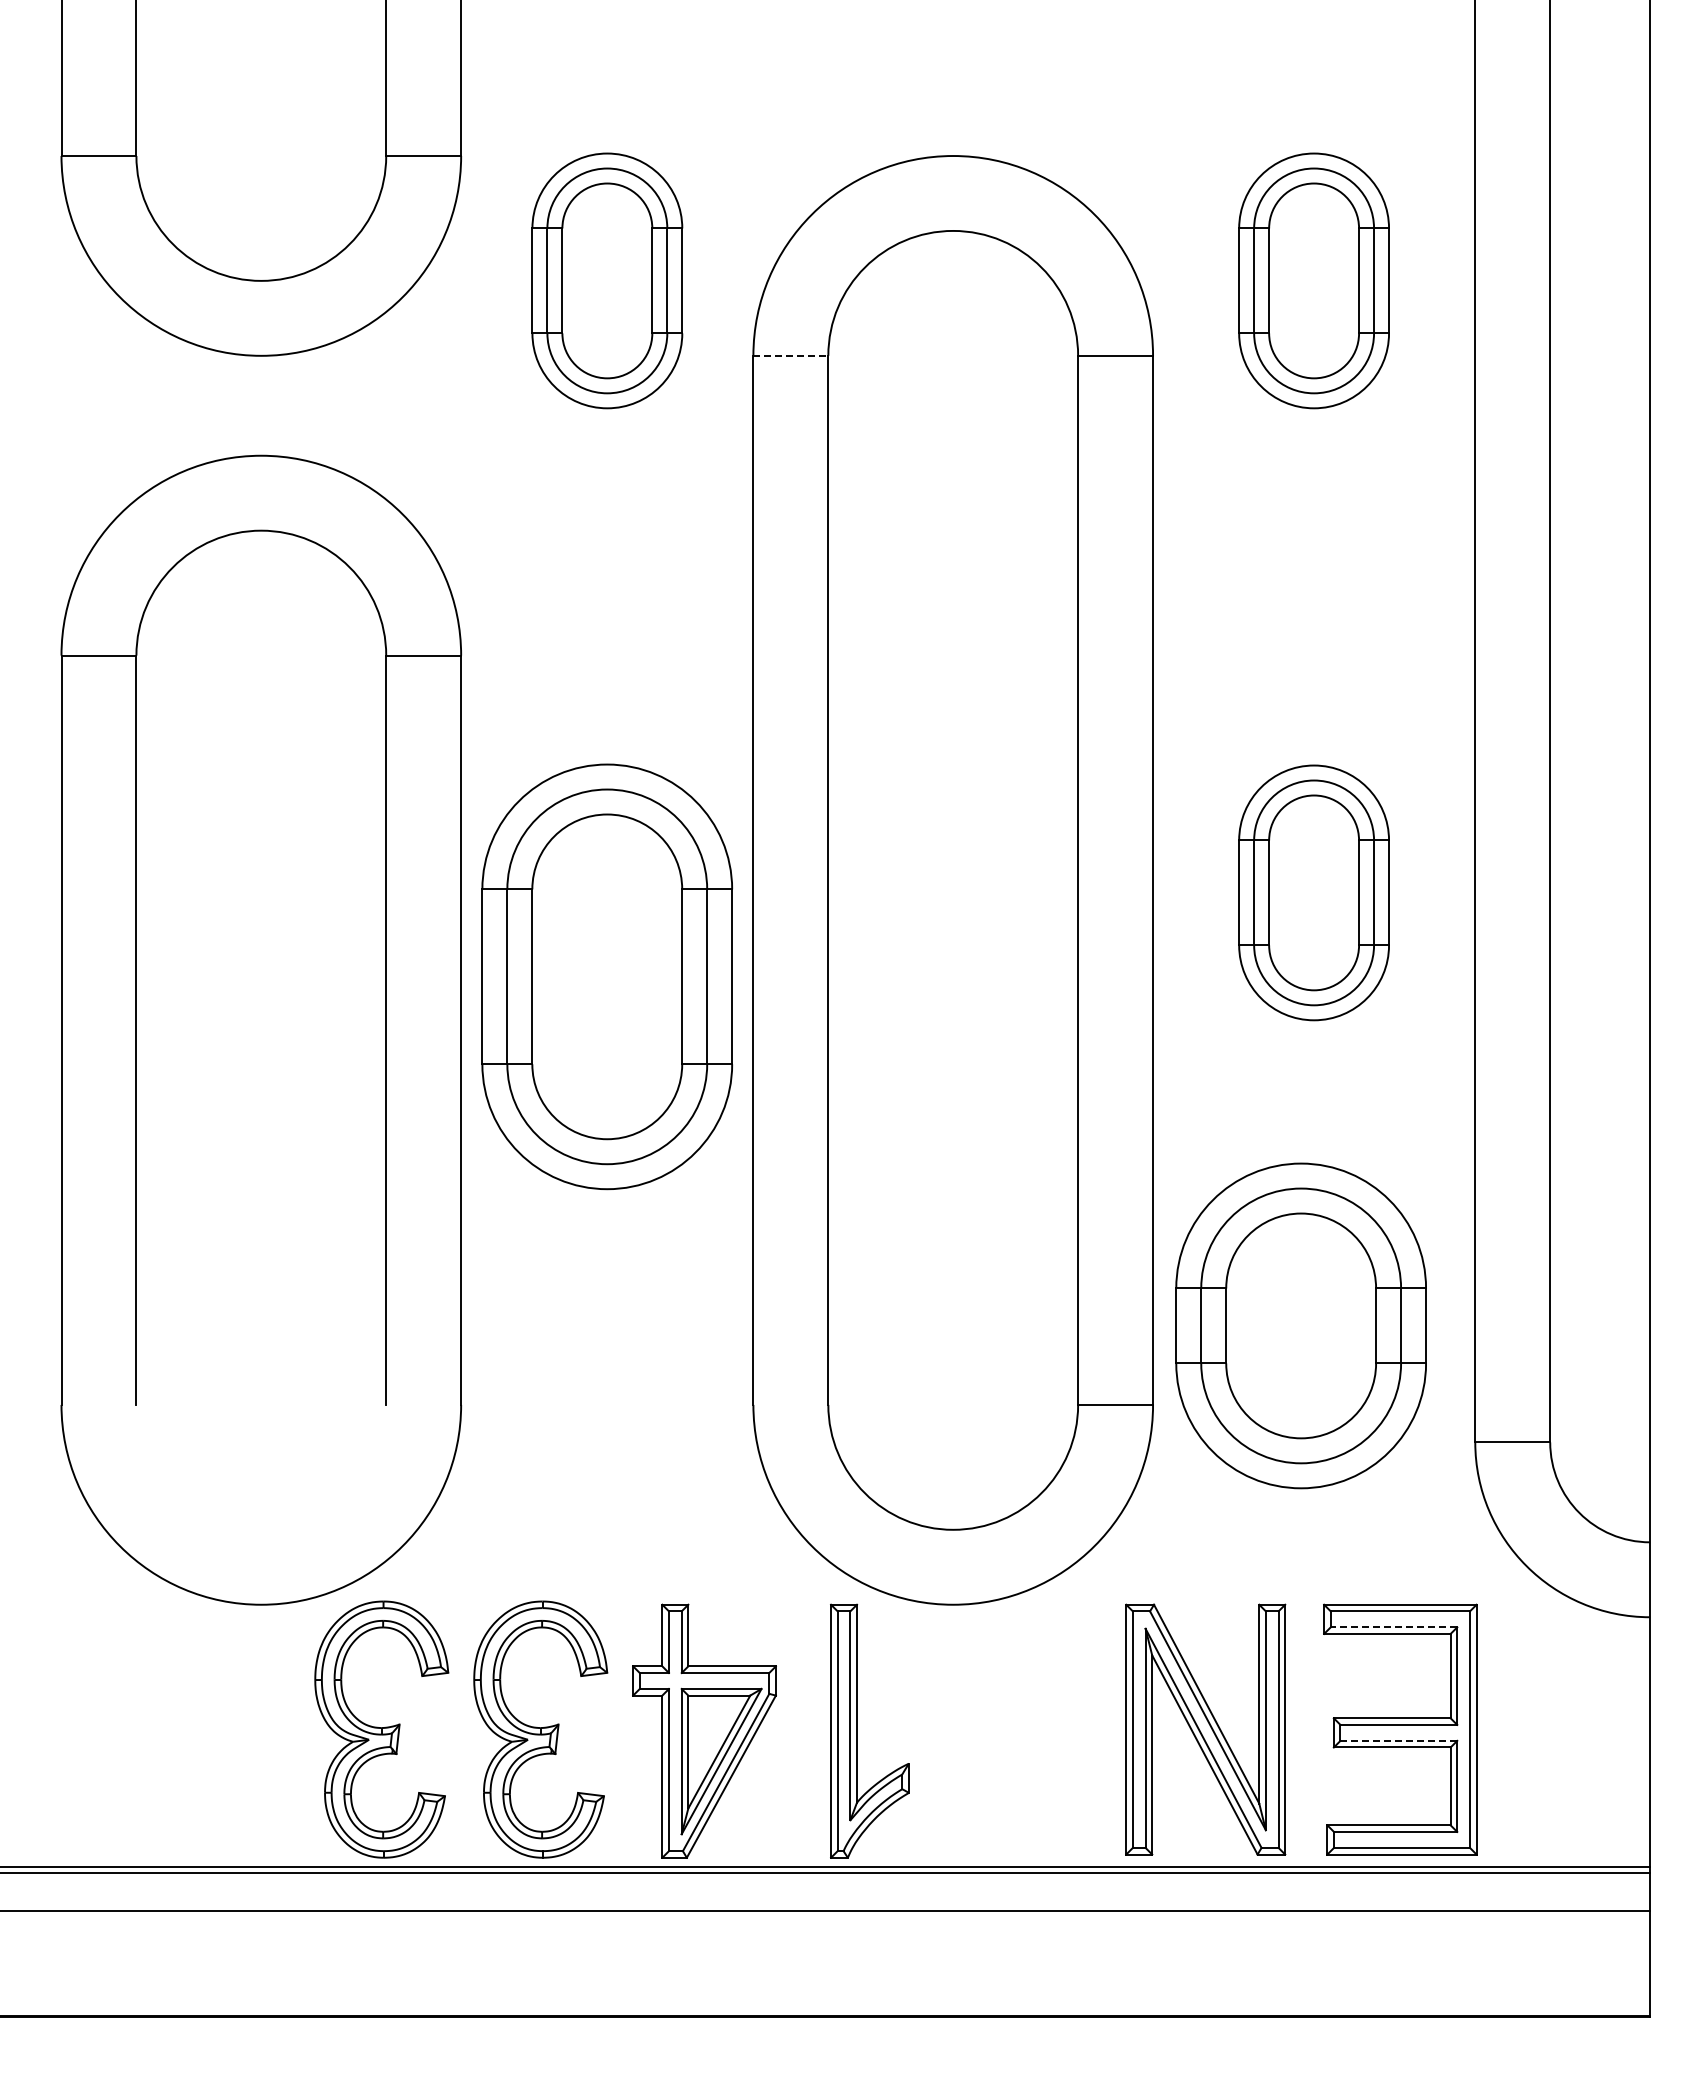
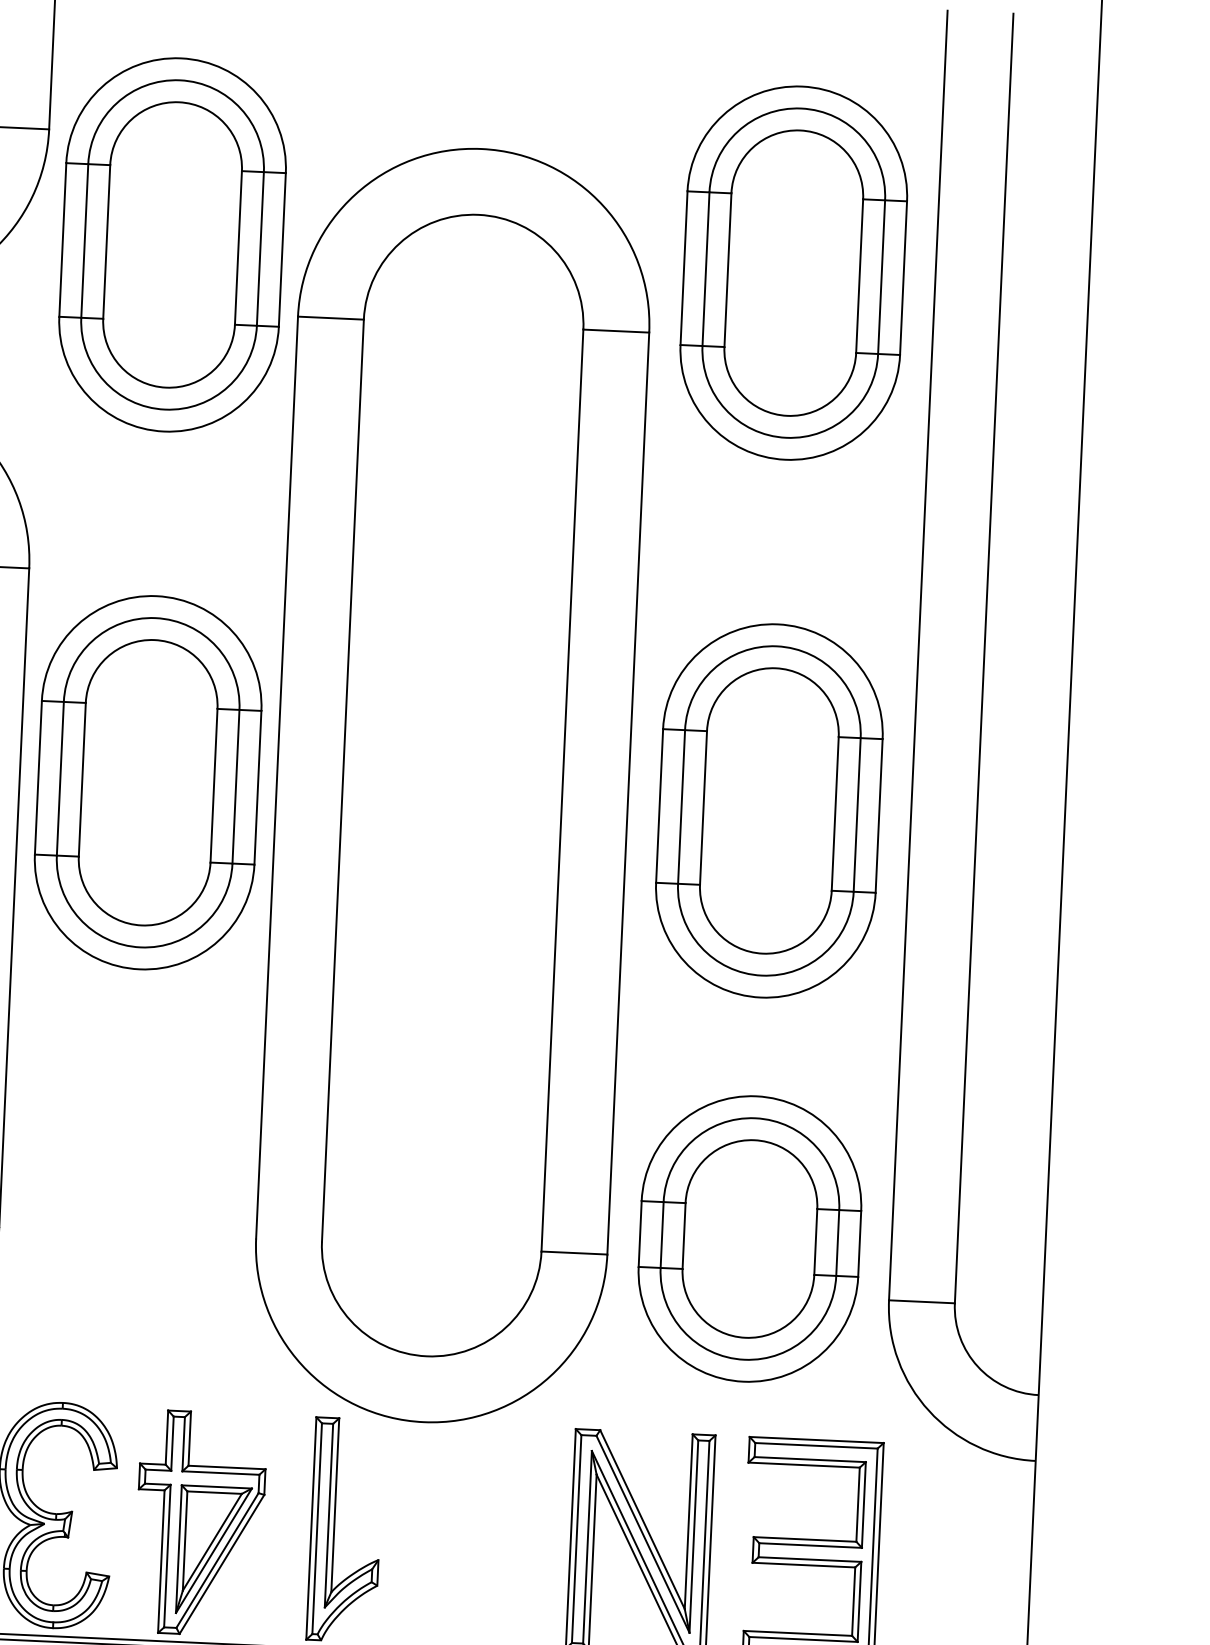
part: (607, 280) -> (172, 244), size x1.67
part: (1313, 280) -> (793, 272), size x1.67
line: (791, 355) -> (331, 317), dashed -> solid
part: (1313, 892) -> (768, 810), size x1.67
part: (607, 976) -> (148, 782), moved
part: (1300, 1325) -> (749, 1238), moved
line: (1393, 1627) -> (809, 1459), dashed -> solid
line: (1398, 1740) -> (809, 1559), dashed -> solid

